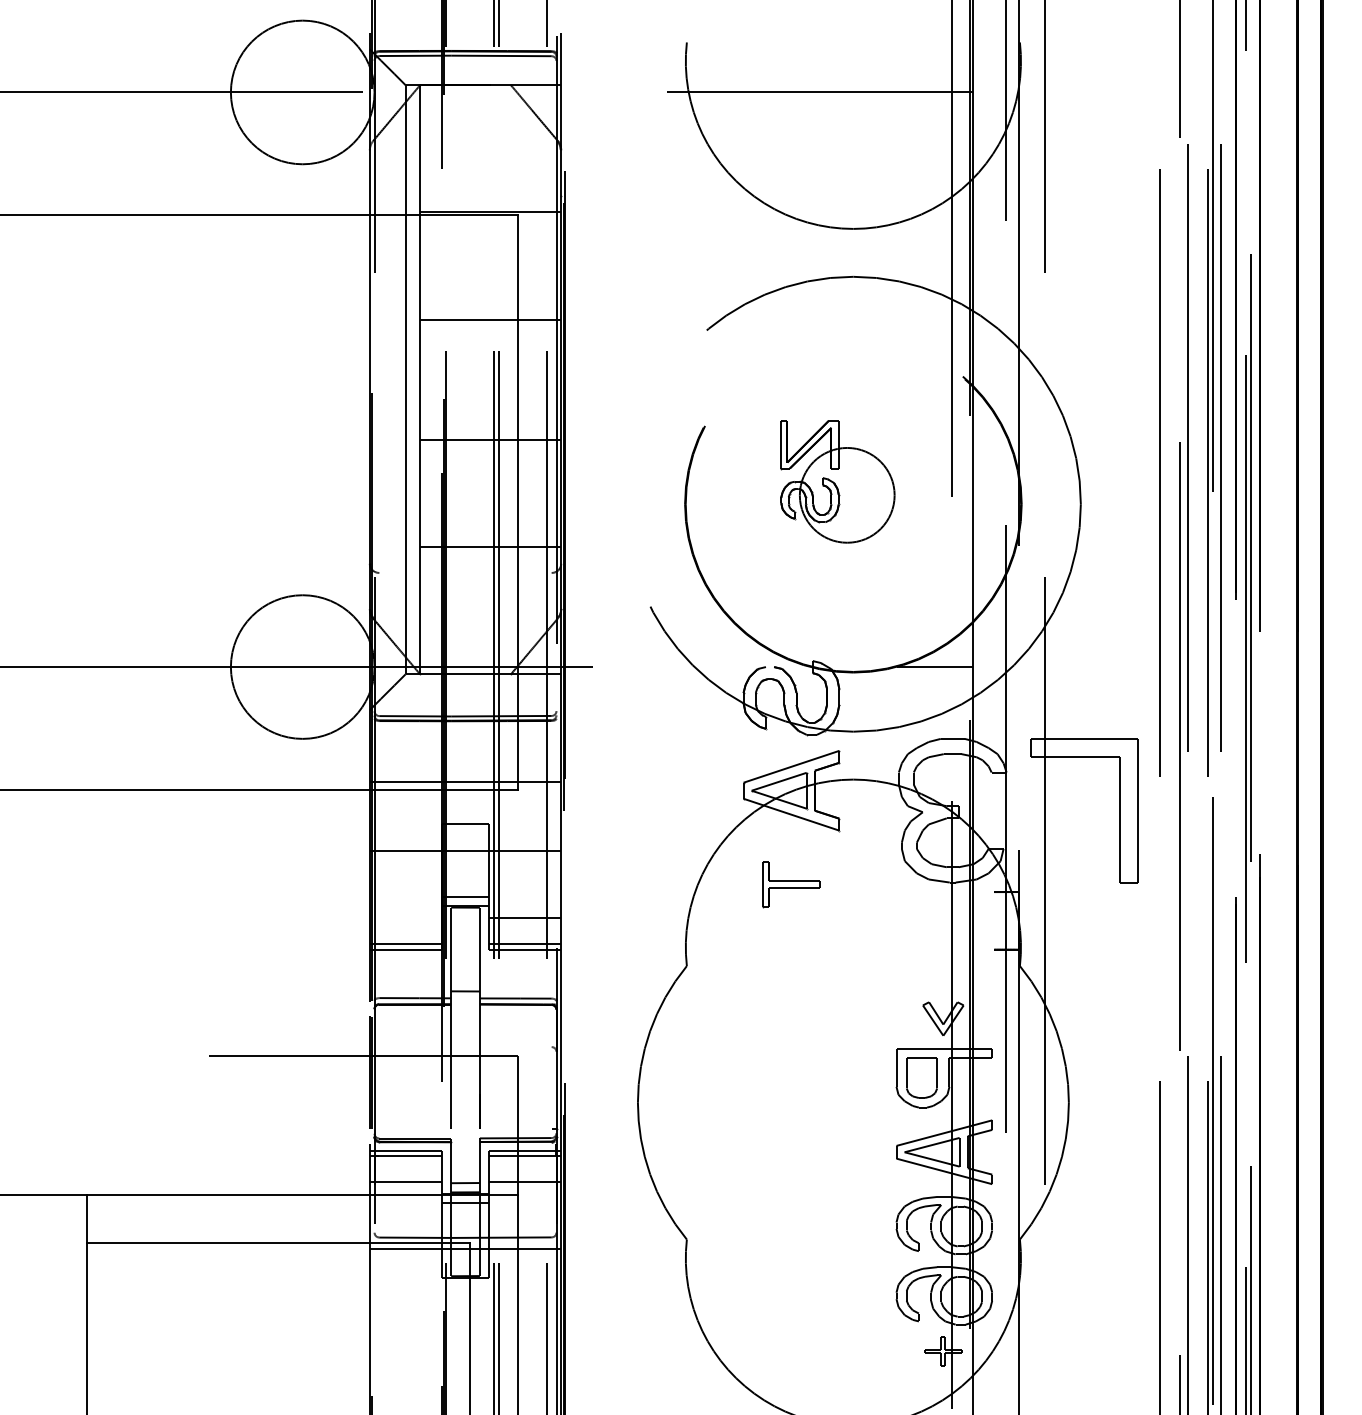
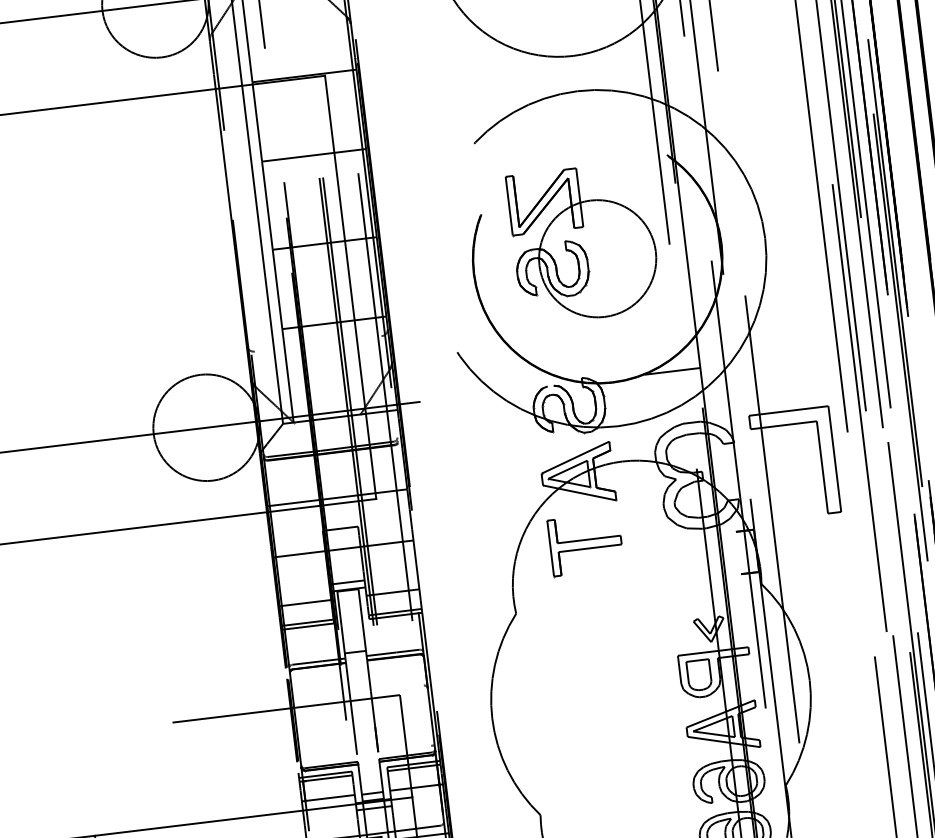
part: (837, 481) -> (583, 243), size x1.67
part: (791, 884) -> (585, 544), size x1.67
line: (405, 917) -> (304, 603), added

